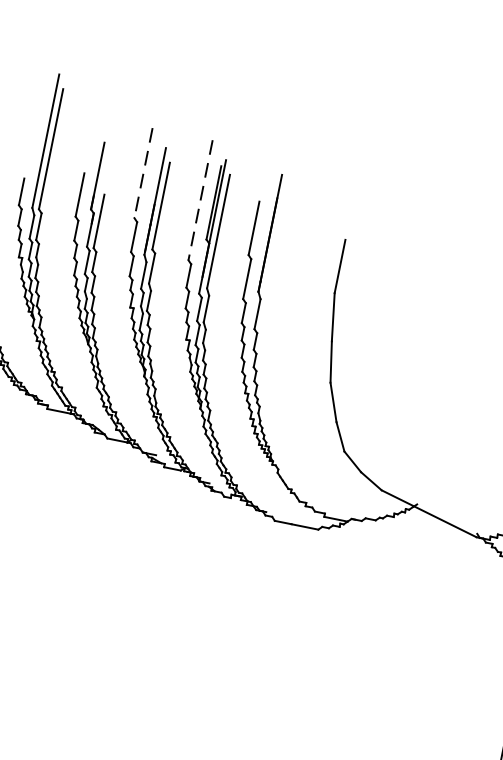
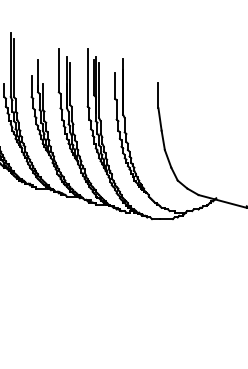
line: (142, 172) -> (58, 70), dashed -> solid
line: (200, 199) -> (87, 77), dashed -> solid

